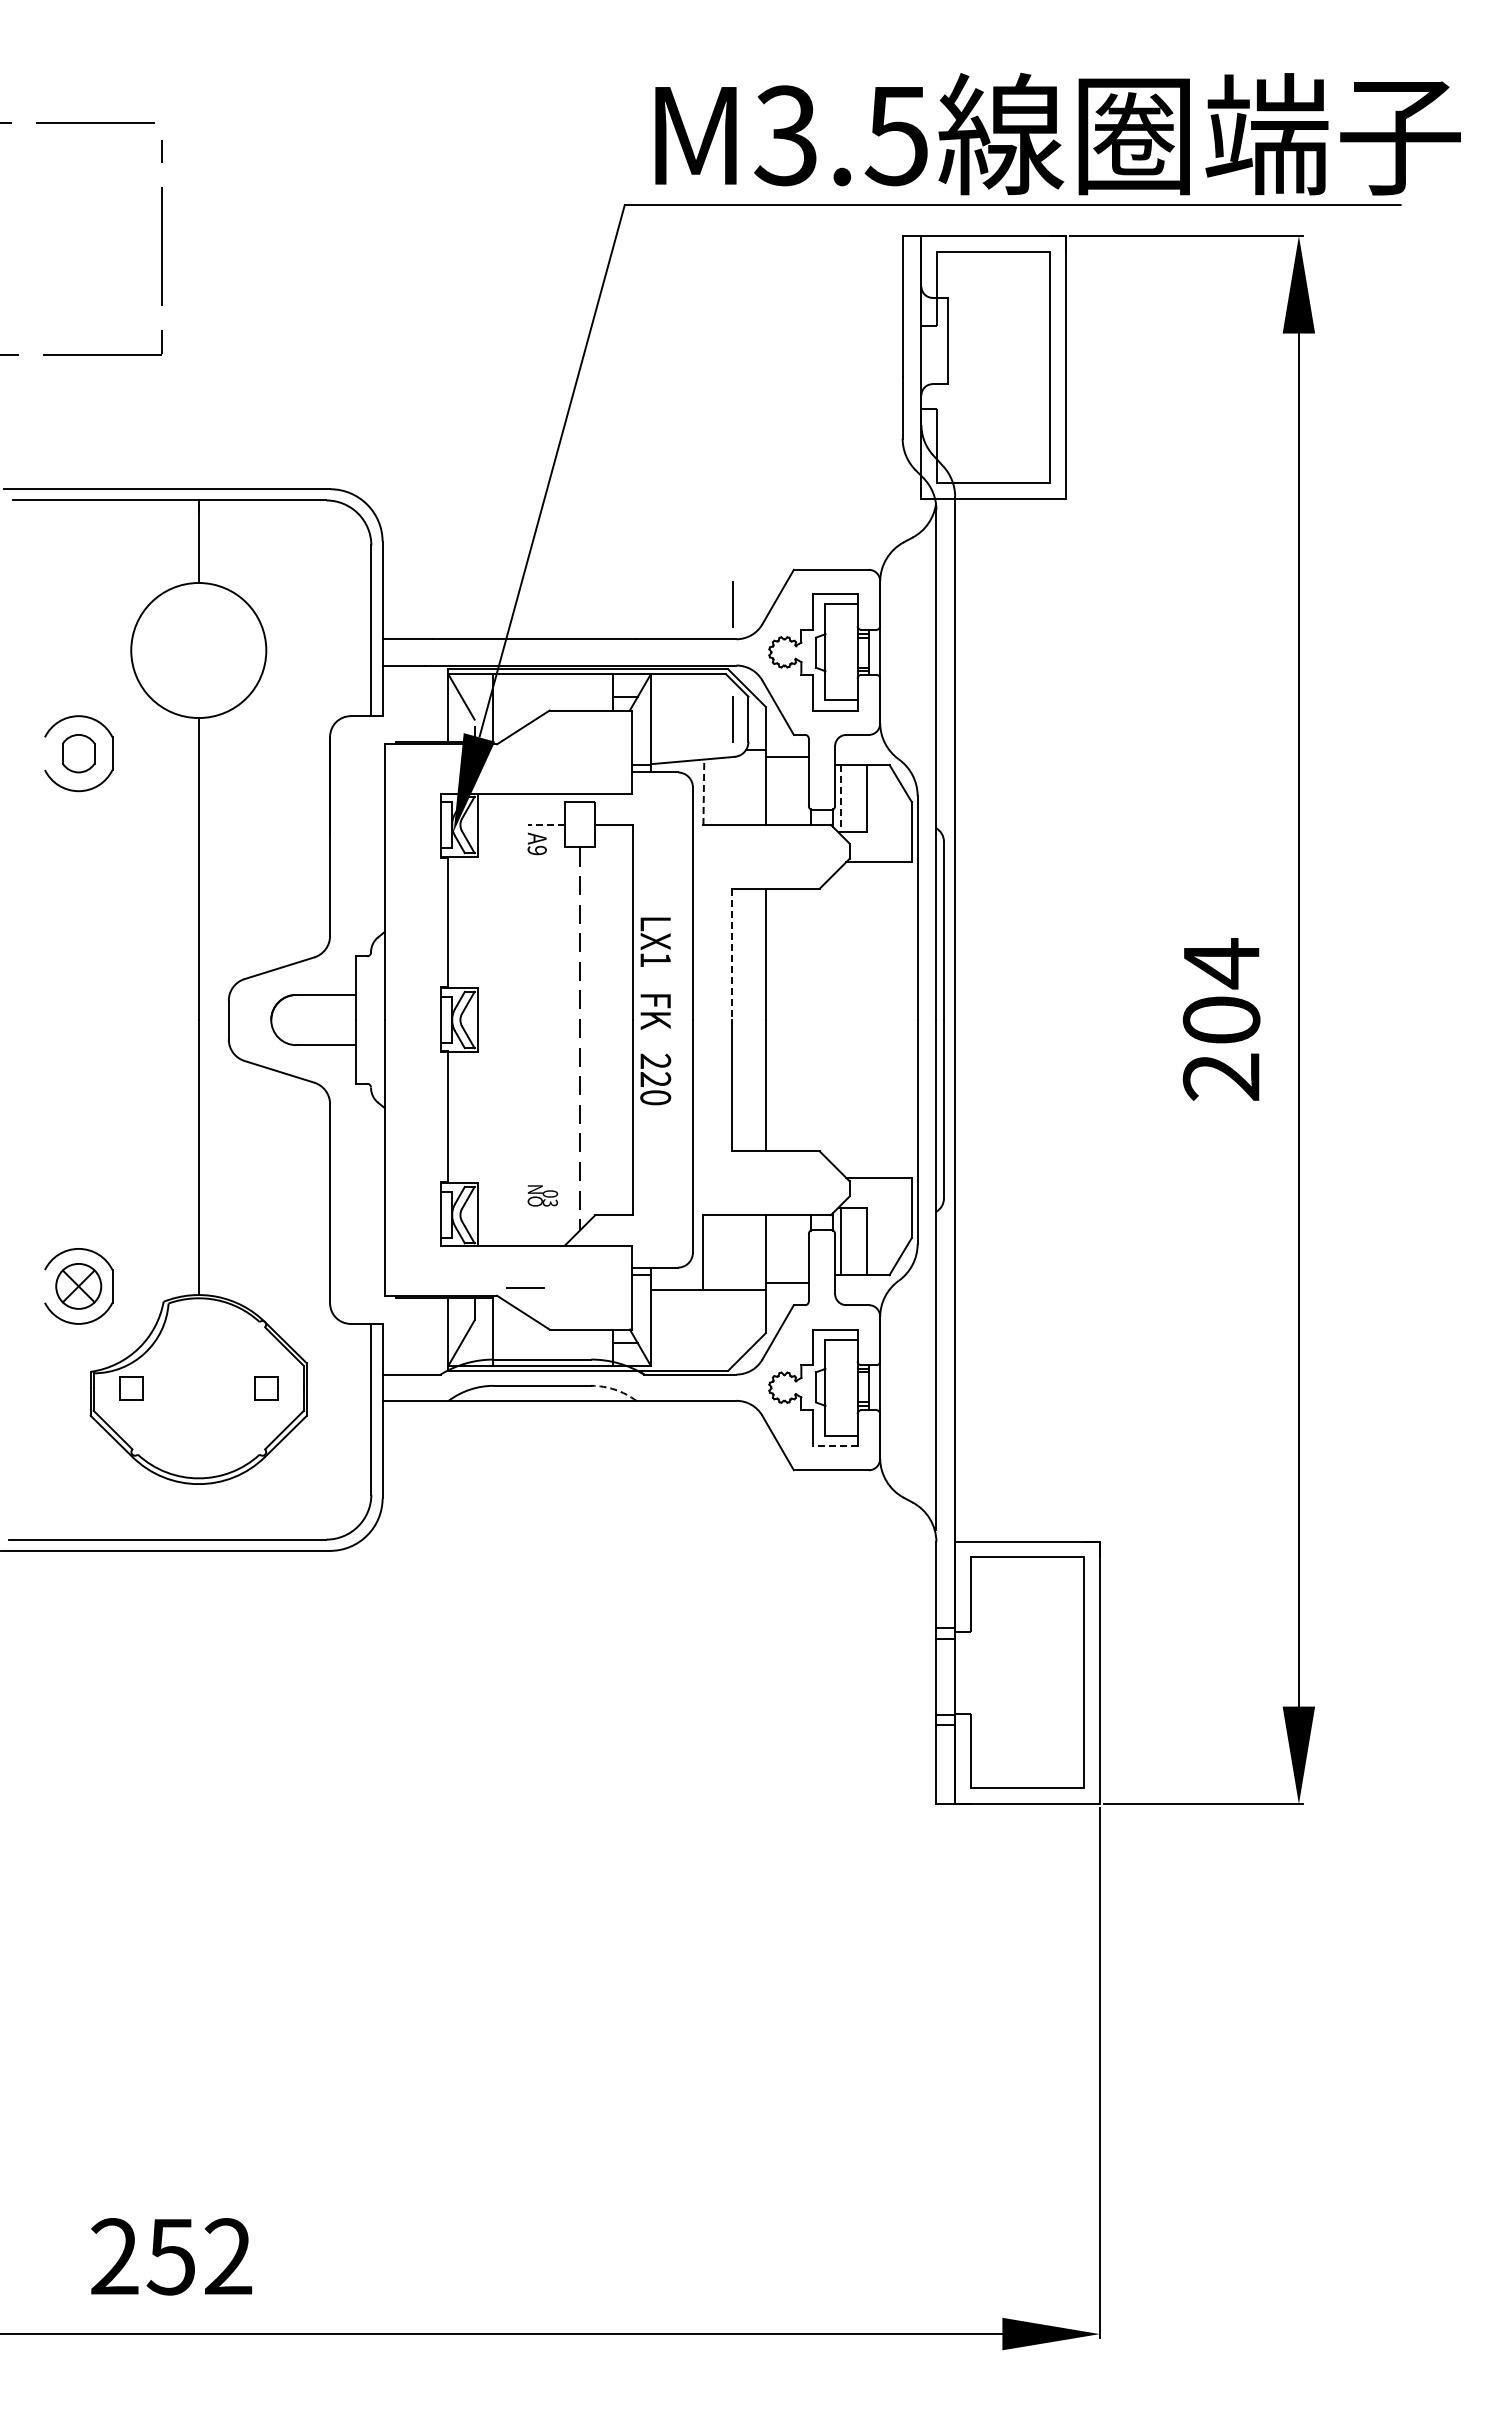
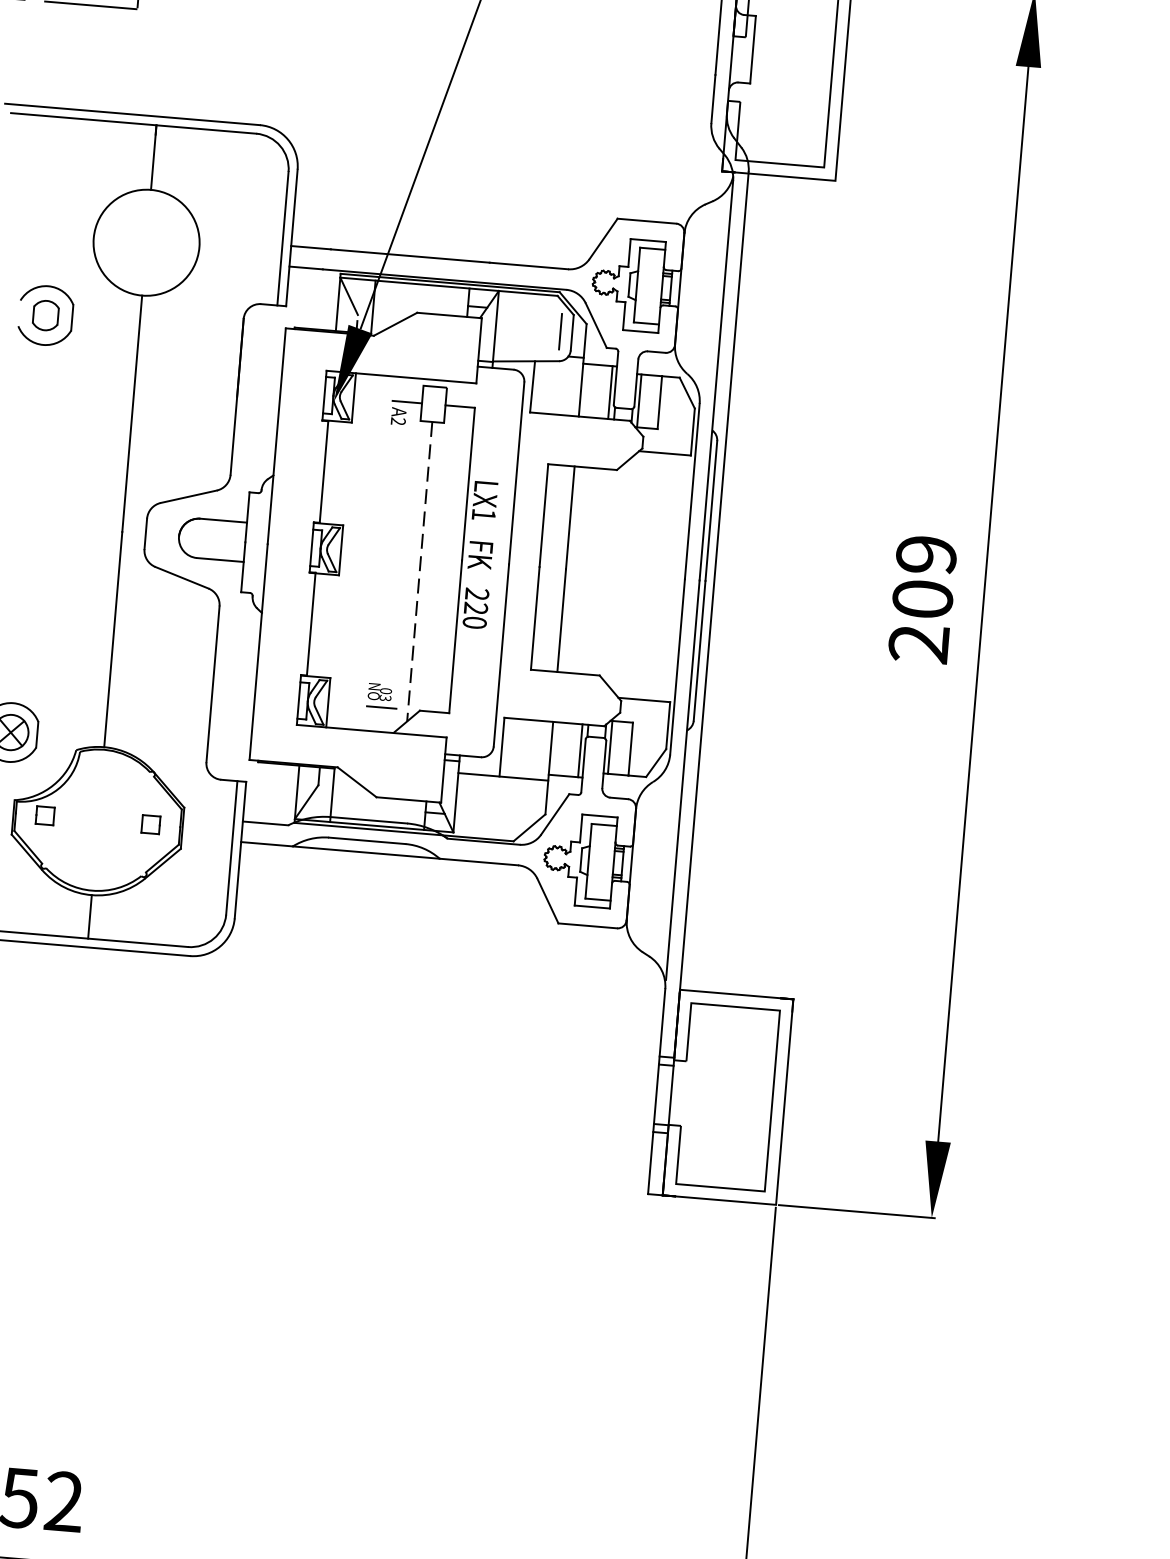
line: (732, 604) -> (567, 241), removed
line: (803, 790) -> (610, 392), added
line: (703, 792) -> (532, 387), dashed -> solid
line: (840, 798) -> (639, 400), dashed -> solid
line: (546, 824) -> (407, 401), dashed -> solid
text: (536, 850) -> (397, 421), A9 -> A2
line: (731, 954) -> (543, 515), dashed -> solid
text: (1221, 963) -> (926, 554), 204 -> 209
line: (803, 1248) -> (580, 750), added
line: (525, 1287) -> (381, 707), moved
arc: (614, 1389) -> (423, 848), dashed -> solid
line: (835, 1445) -> (592, 906), dashed -> solid
line: (198, 1511) -> (89, 916), added

